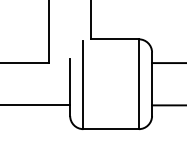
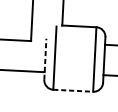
line: (70, 87) -> (45, 59), solid -> dashed
line: (111, 129) -> (73, 91), solid -> dashed

